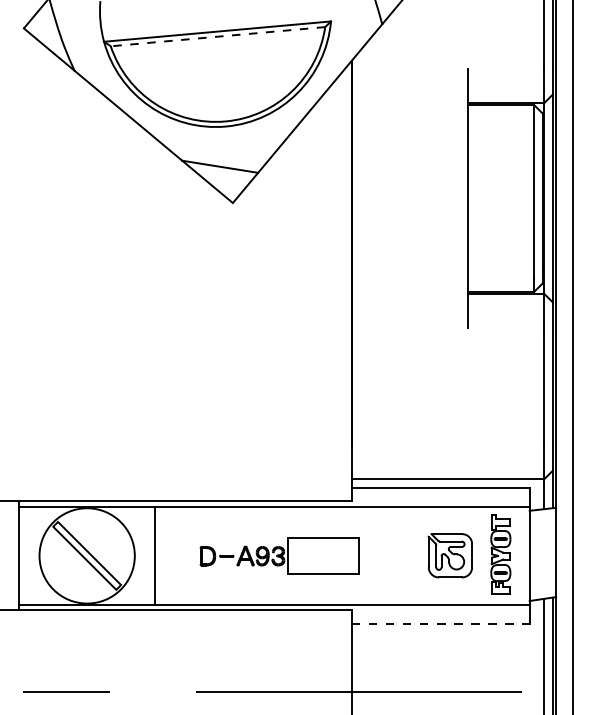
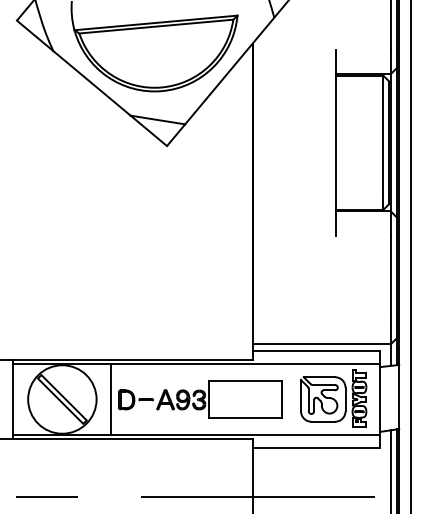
line: (218, 36) -> (156, 26), dashed -> solid
part: (279, 555) -> (200, 399), size x1.43
part: (450, 555) -> (323, 399), size x1.43
line: (440, 624) -> (316, 448), dashed -> solid

